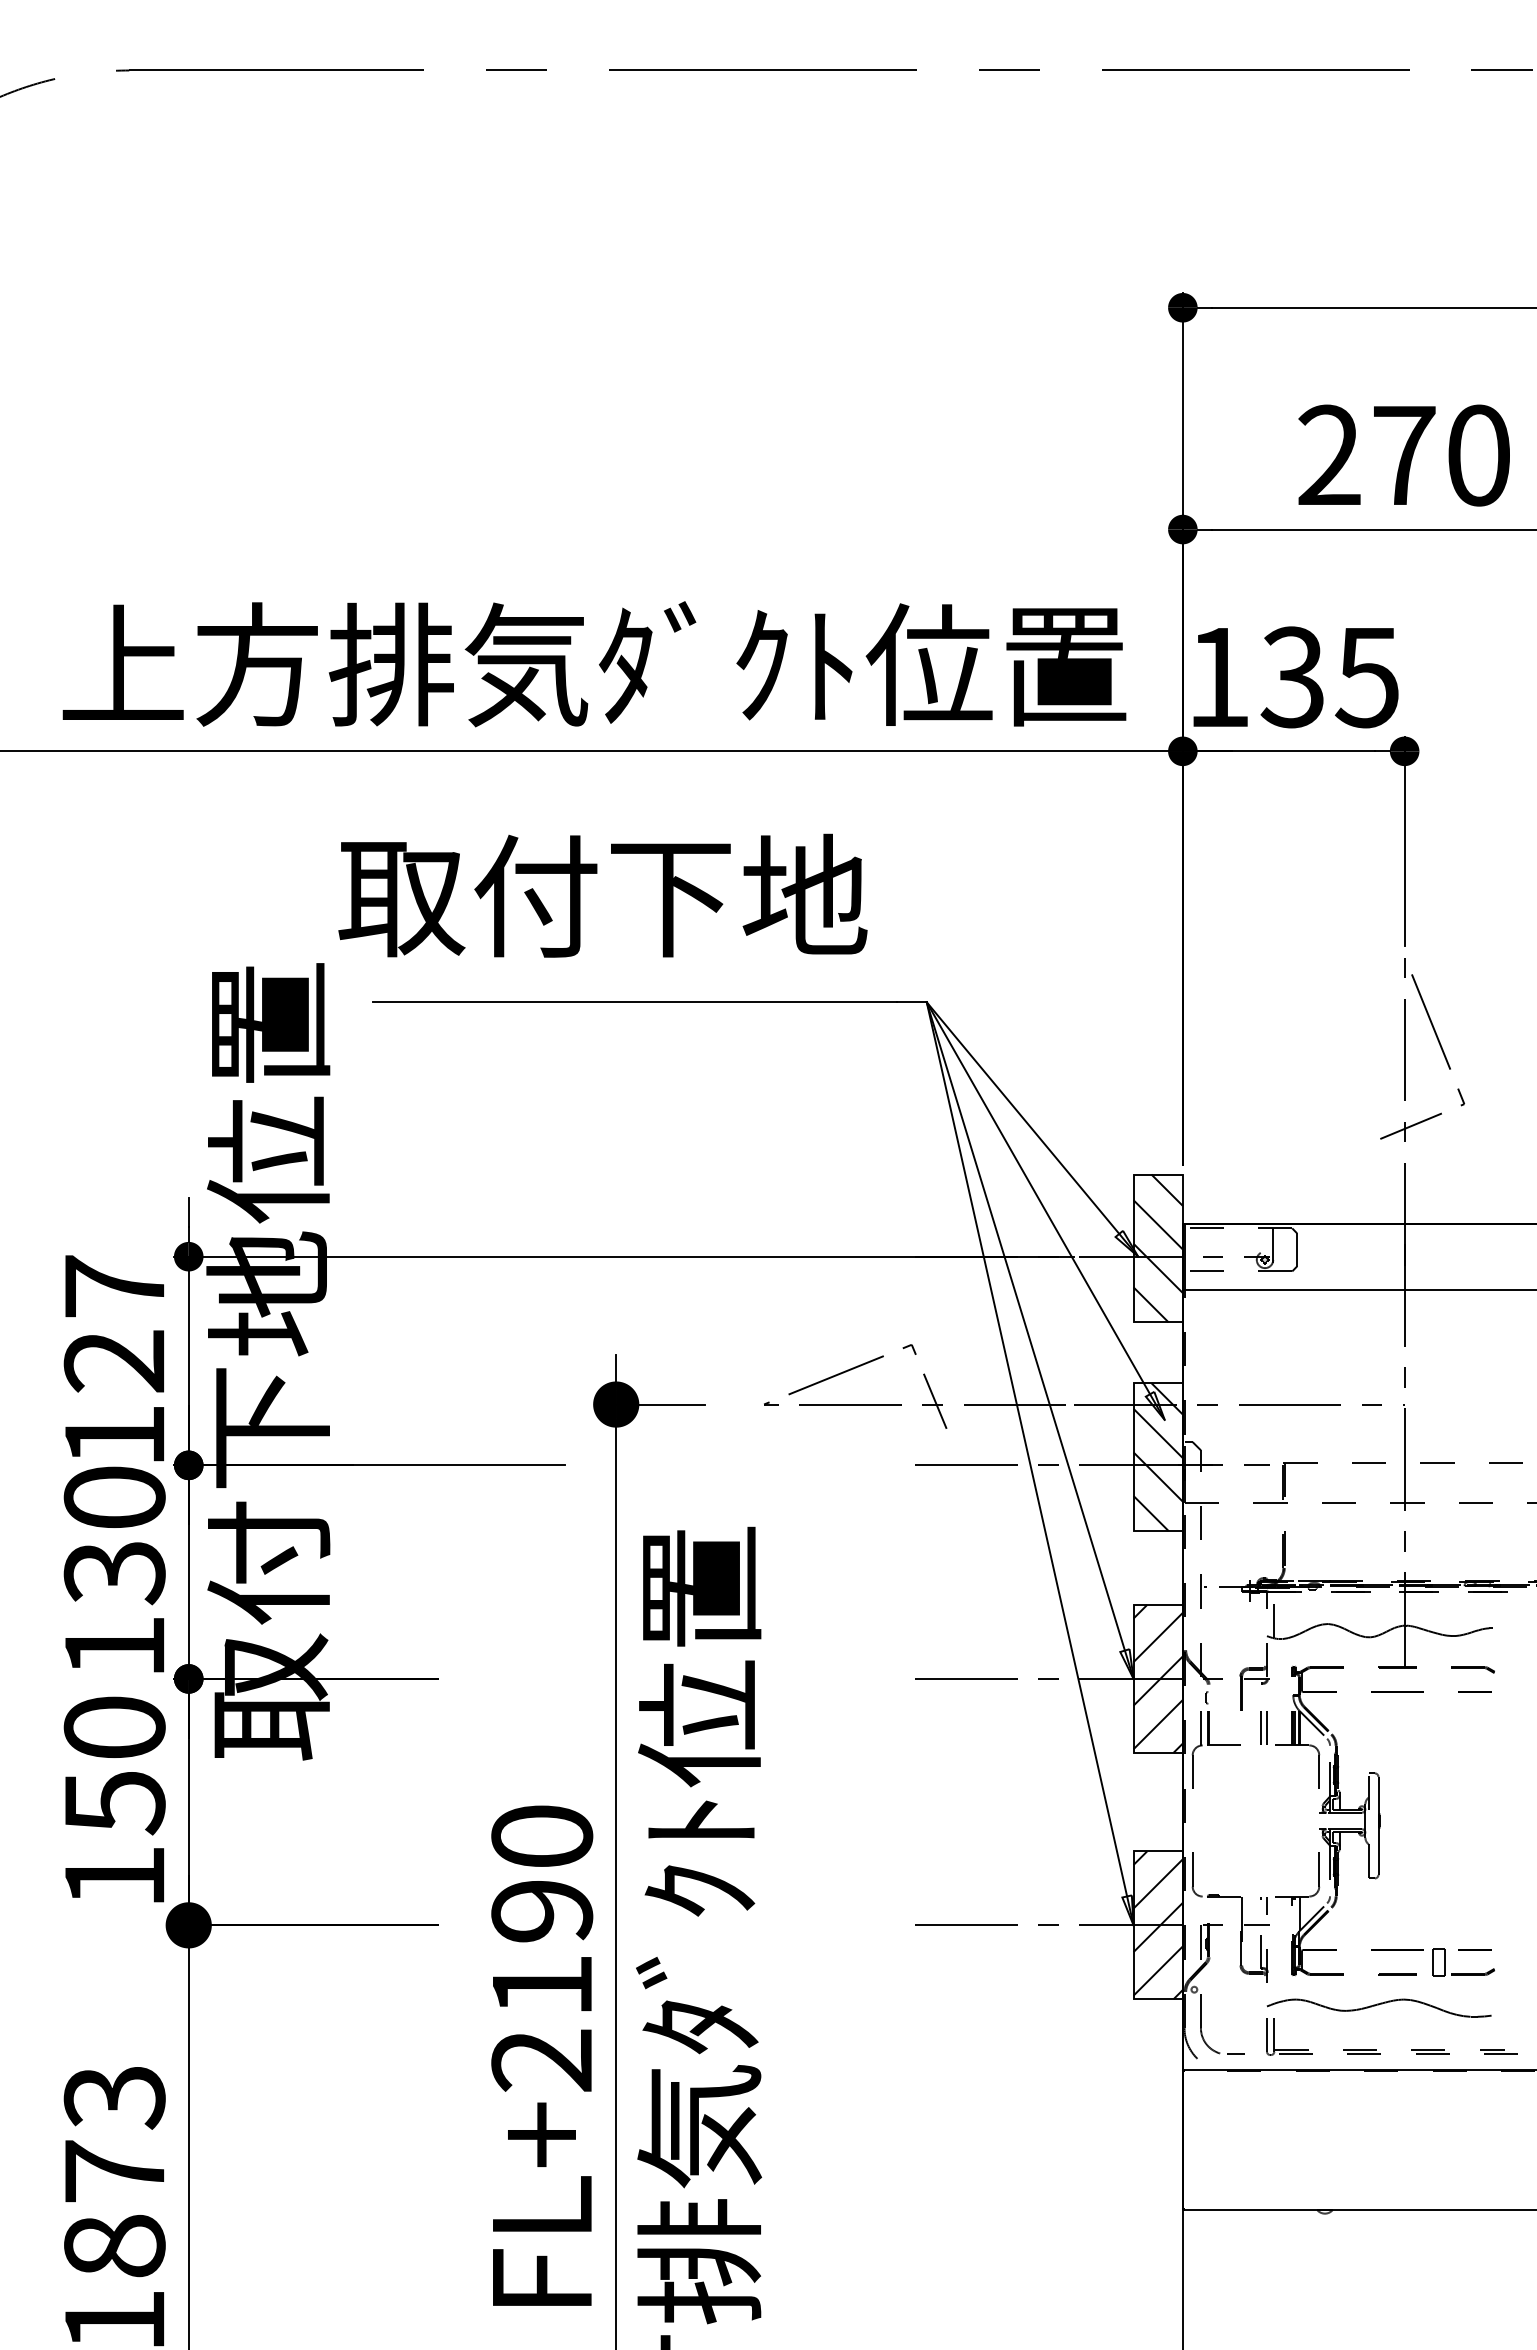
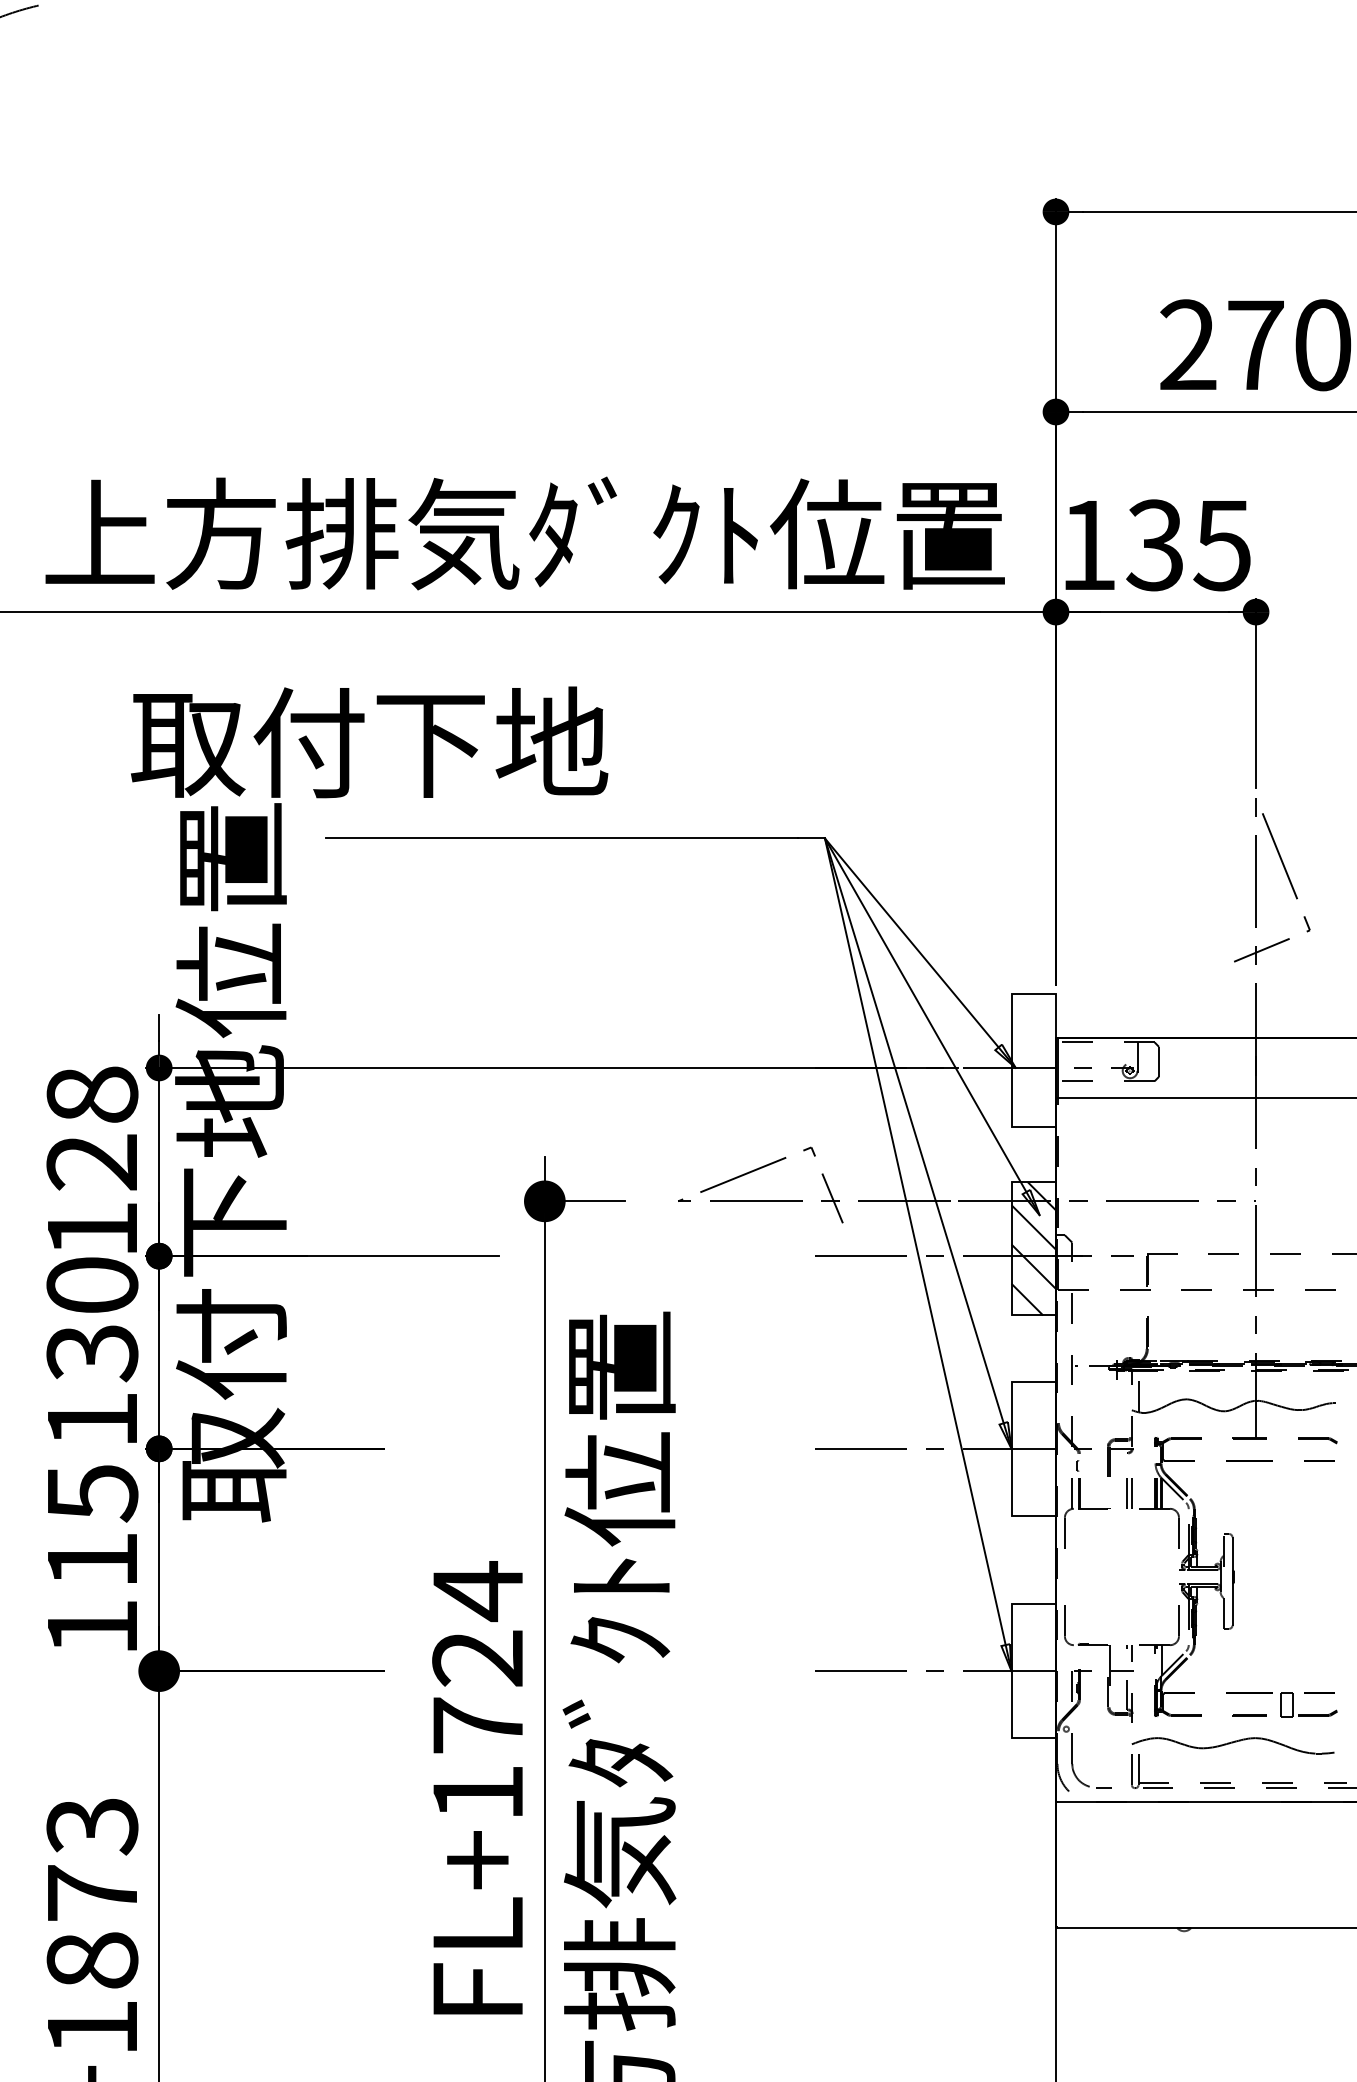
text: (602, 895) -> (369, 742), moved
hatch: (1157, 1248) -> (1033, 1060), removed
text: (114, 1286) -> (92, 1094), 127 -> 128
hatch: (1157, 1678) -> (1033, 1448), removed
text: (114, 1765) -> (92, 1526), 150 -> 115
hatch: (1157, 1925) -> (1033, 1671), removed
text: (542, 1947) -> (478, 1691), FL+2190 -> FL+1724

